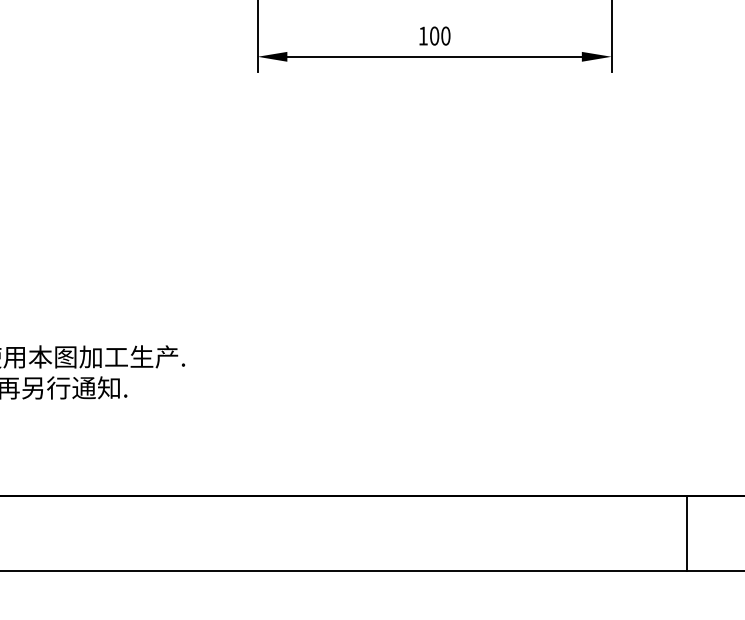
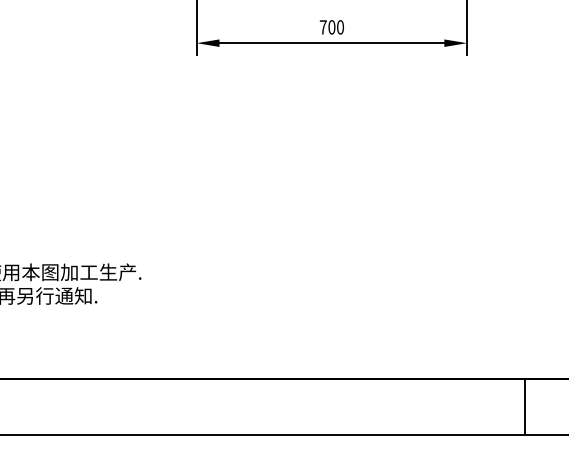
text: (422, 35) -> (322, 26), 100 -> 700

